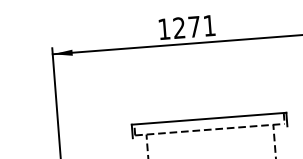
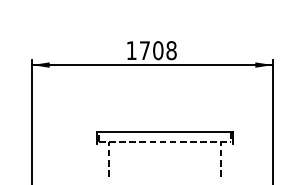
text: (194, 26) -> (158, 50), 1271 -> 1708

